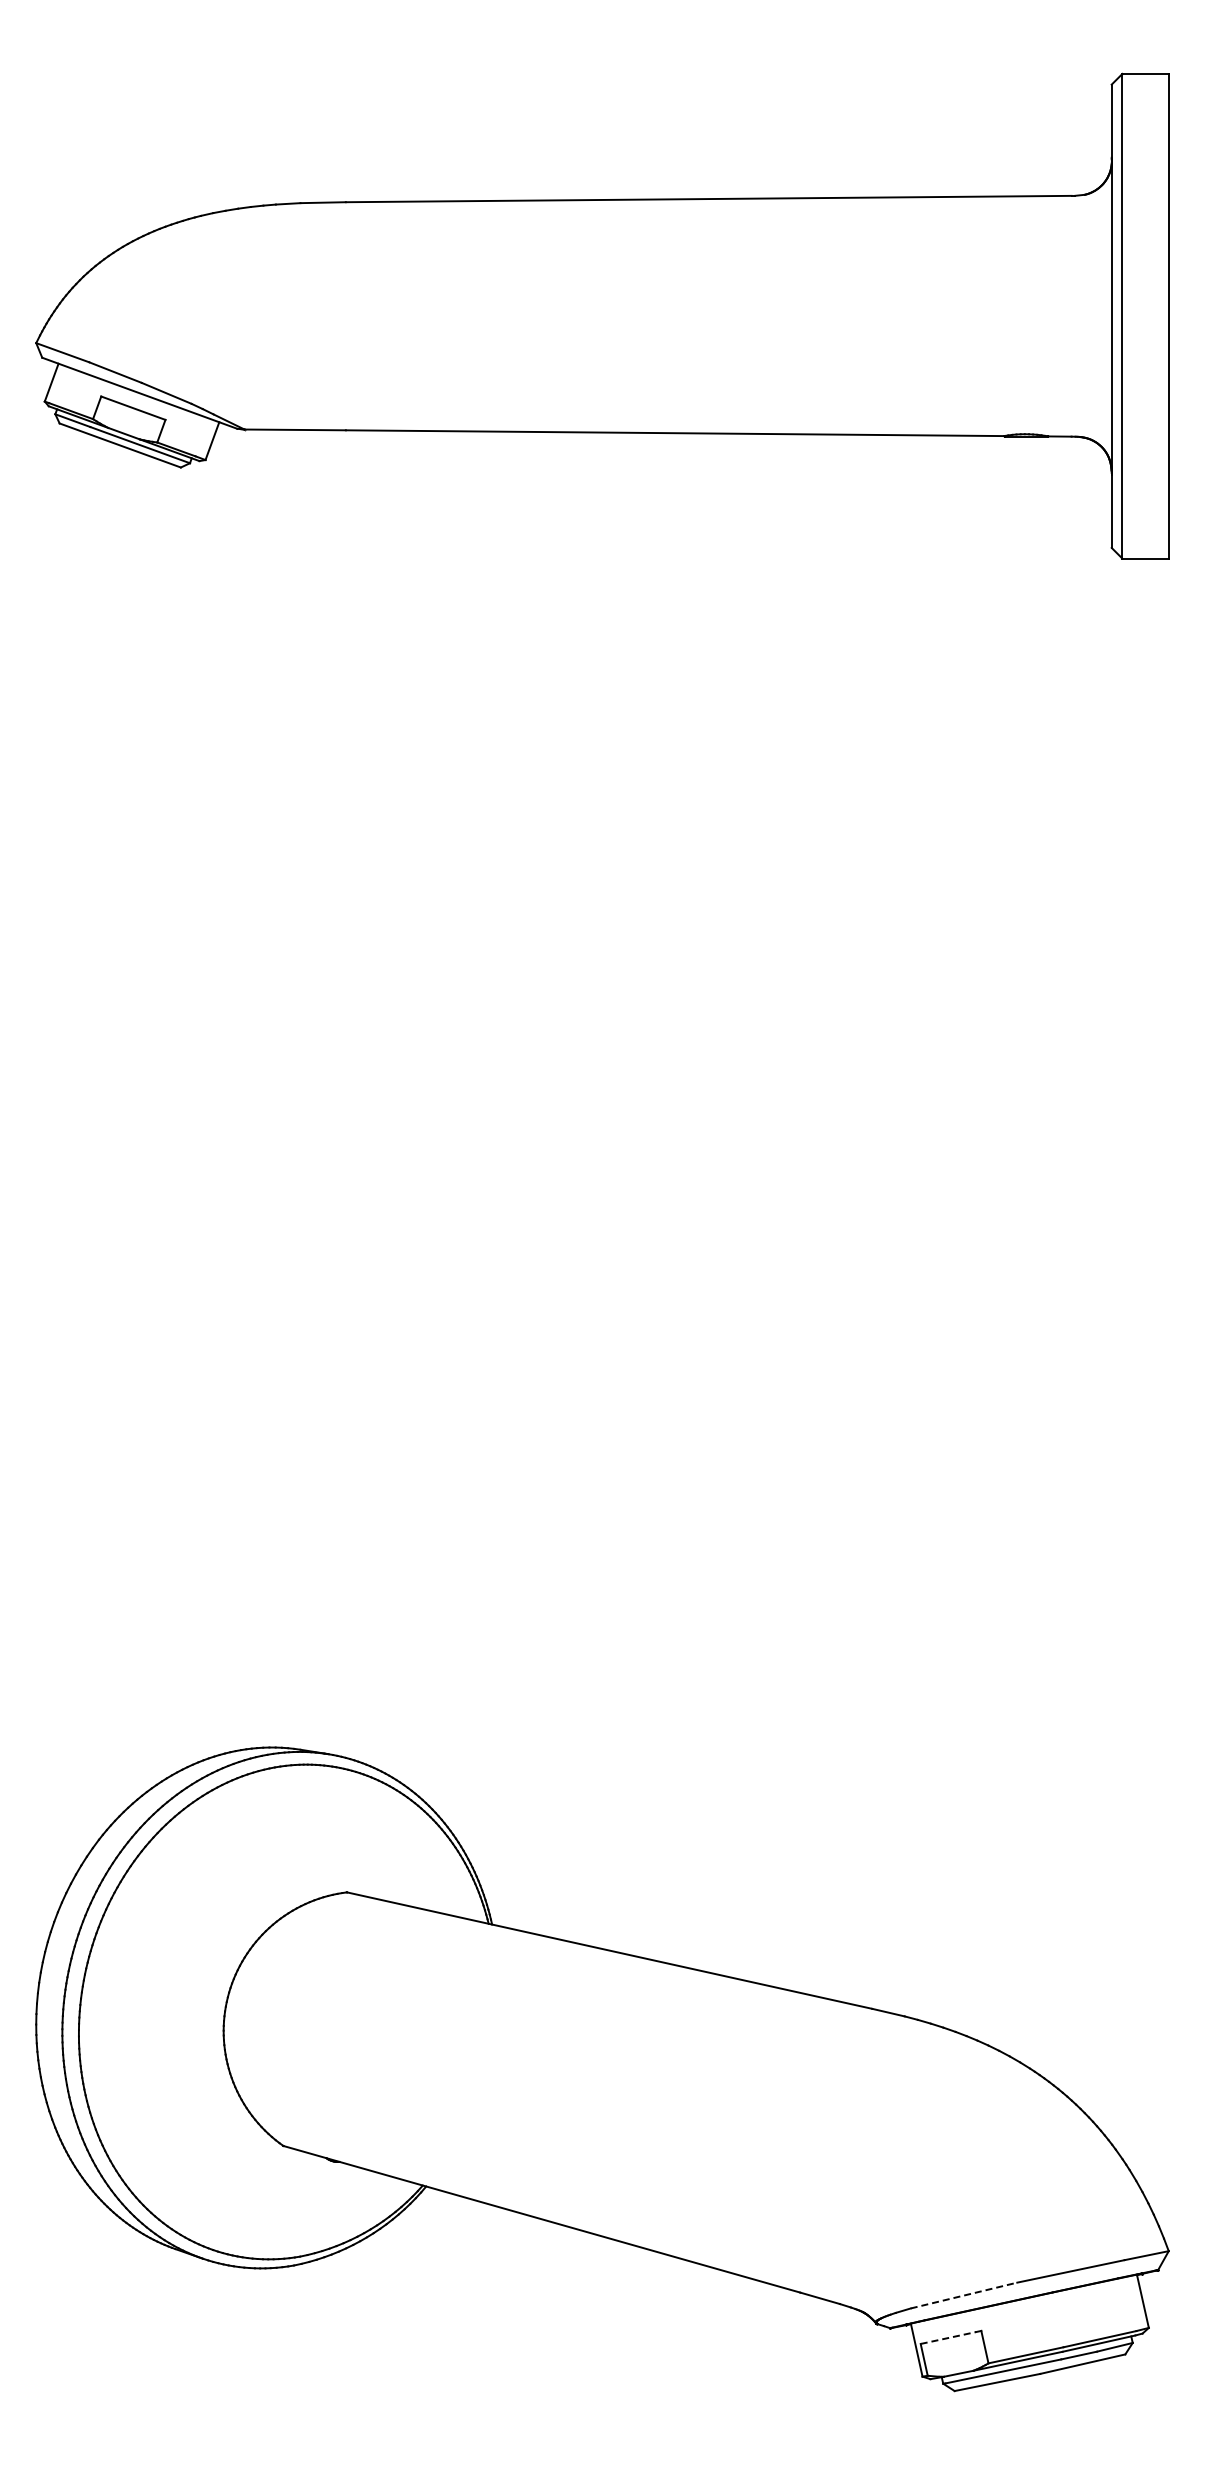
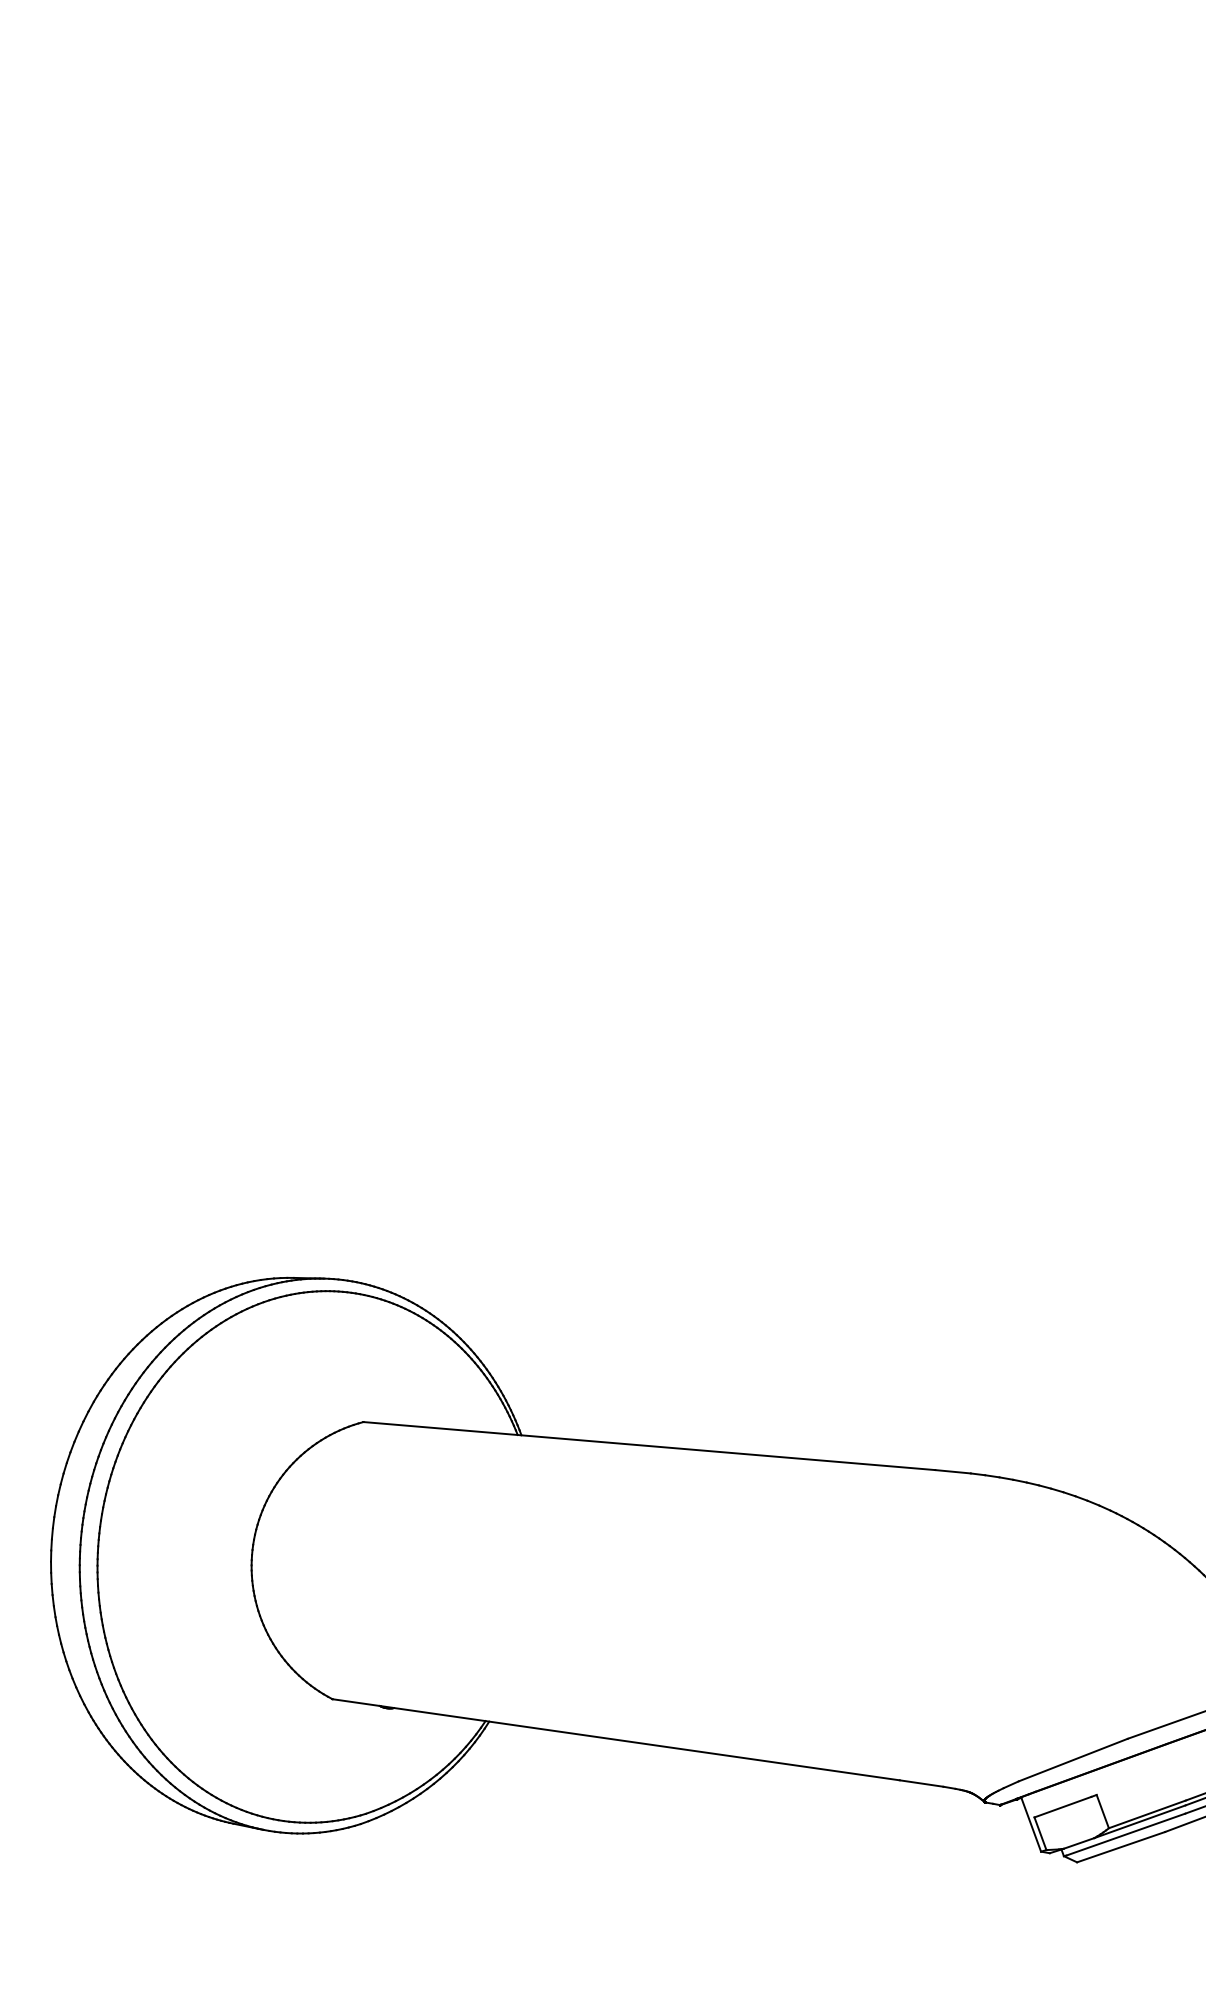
line: (963, 2295) -> (1072, 1760), dashed -> solid
line: (948, 2337) -> (1062, 1806), dashed -> solid

